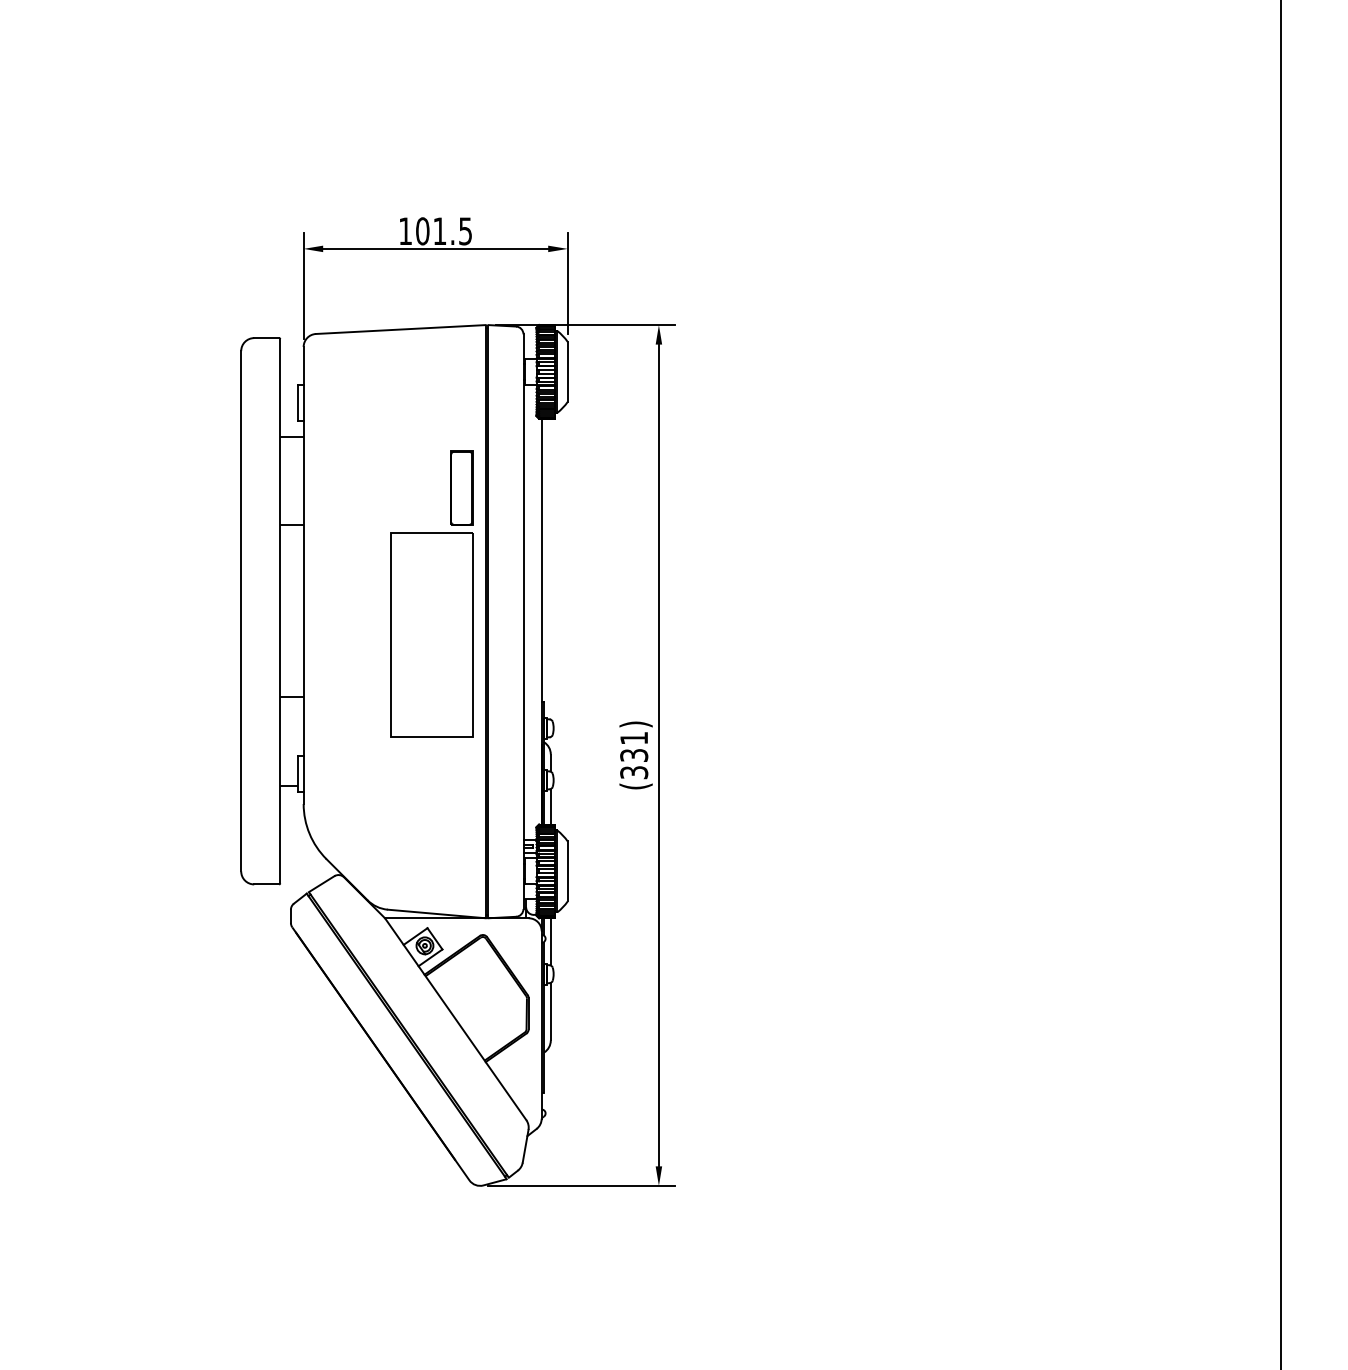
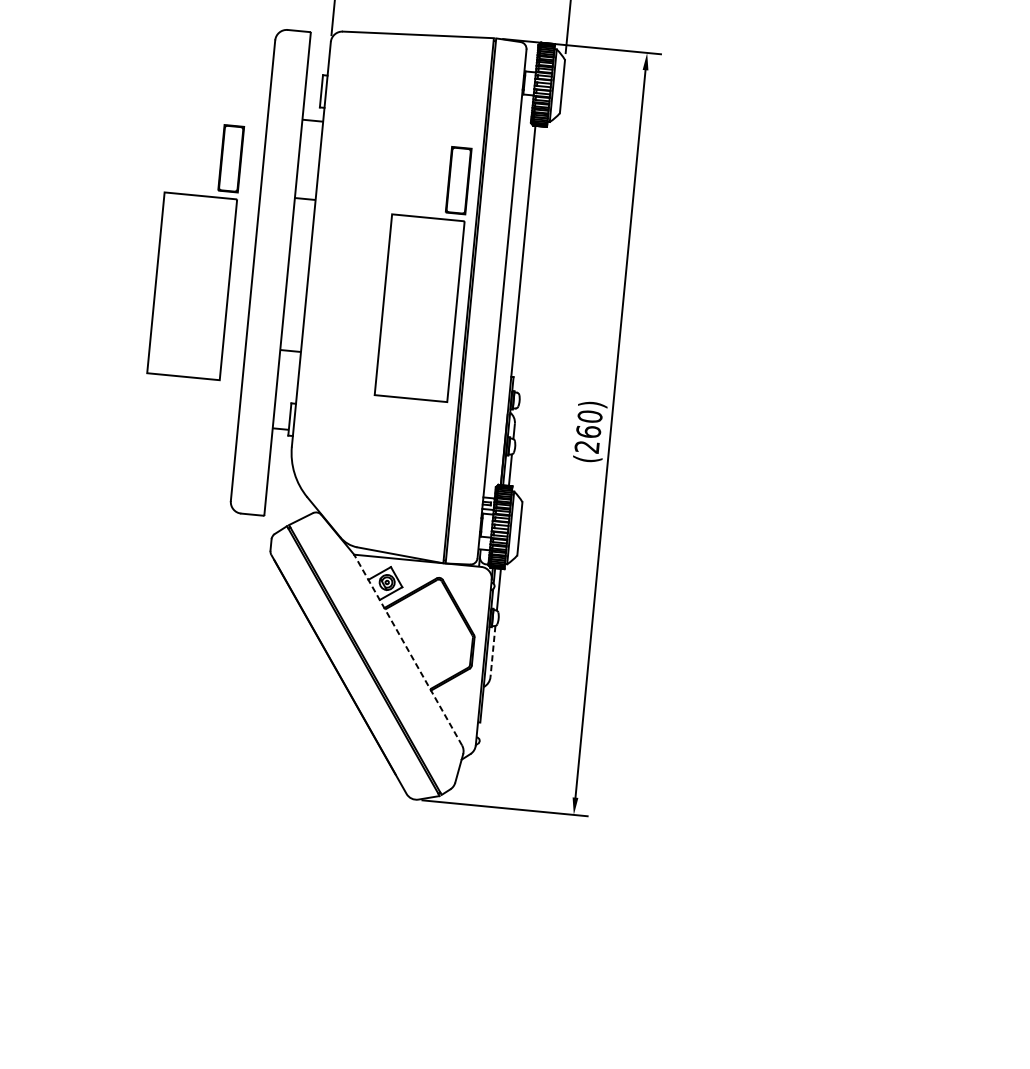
part: (174, 593) -> (195, 249), added
text: (634, 755) -> (588, 431), (331) -> (260)
line: (550, 1011) -> (492, 651), solid -> dashed
line: (455, 1018) -> (408, 649), solid -> dashed

